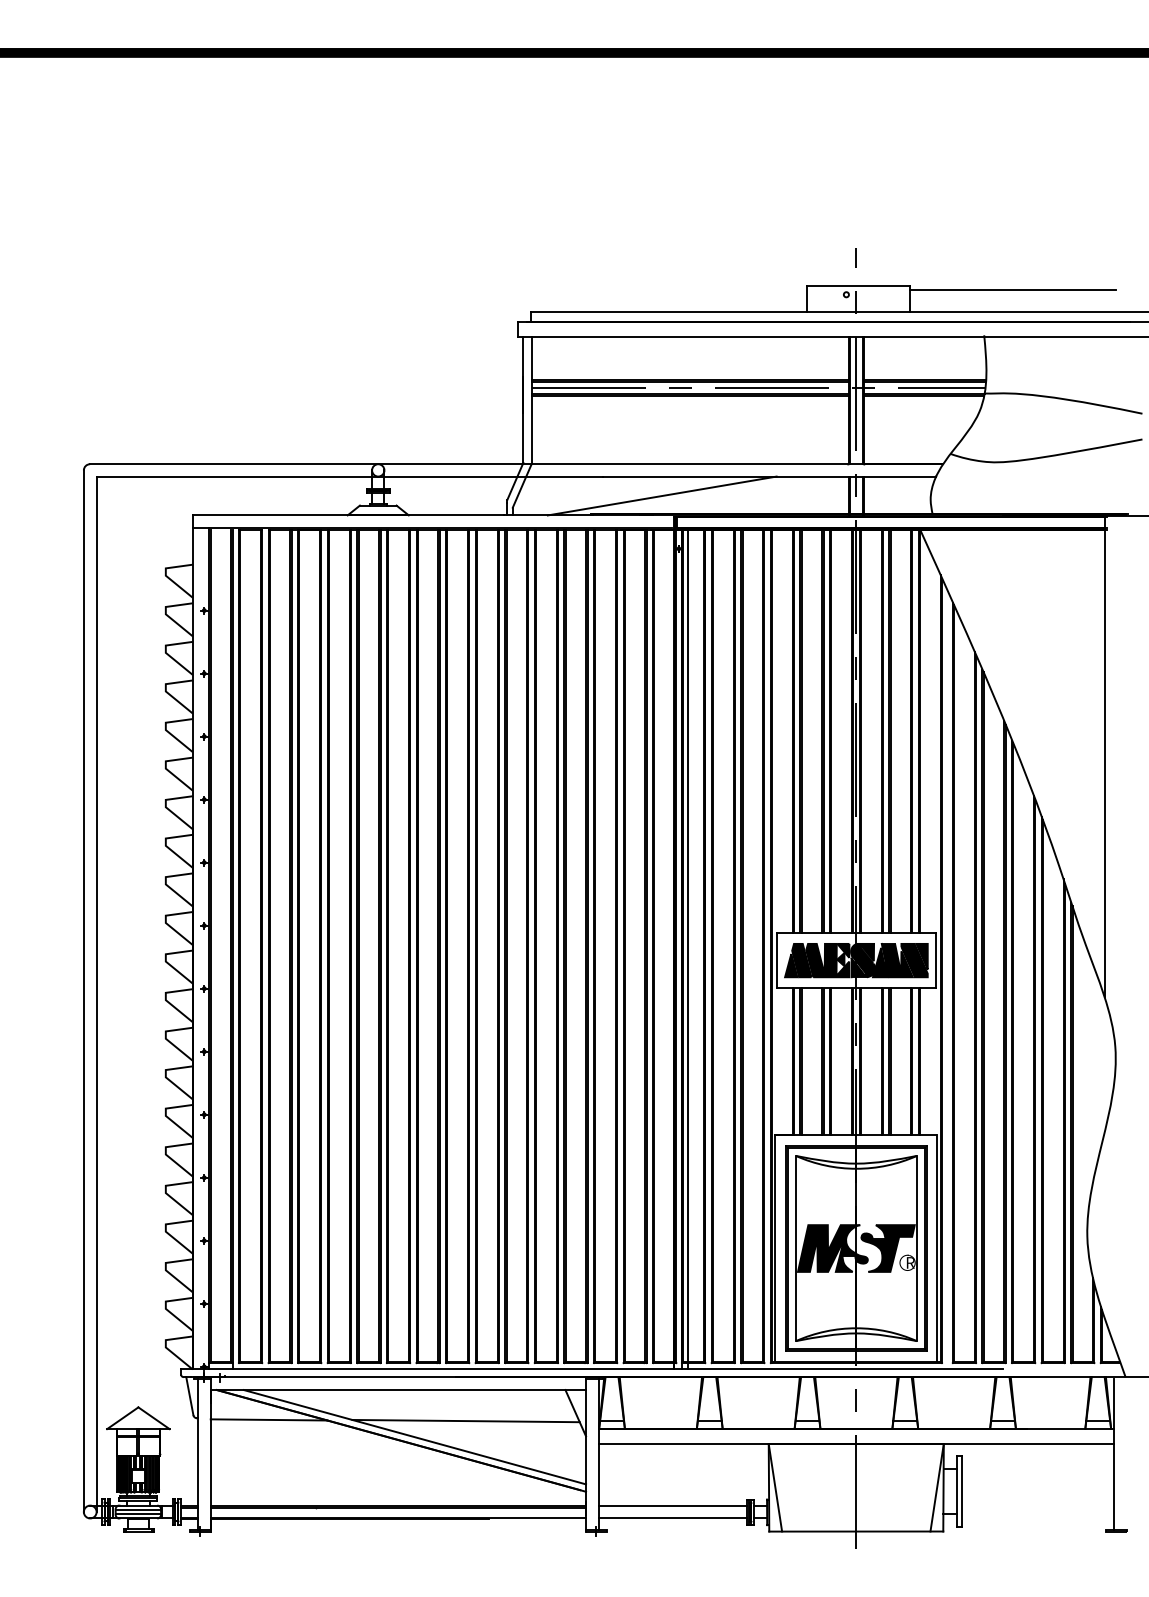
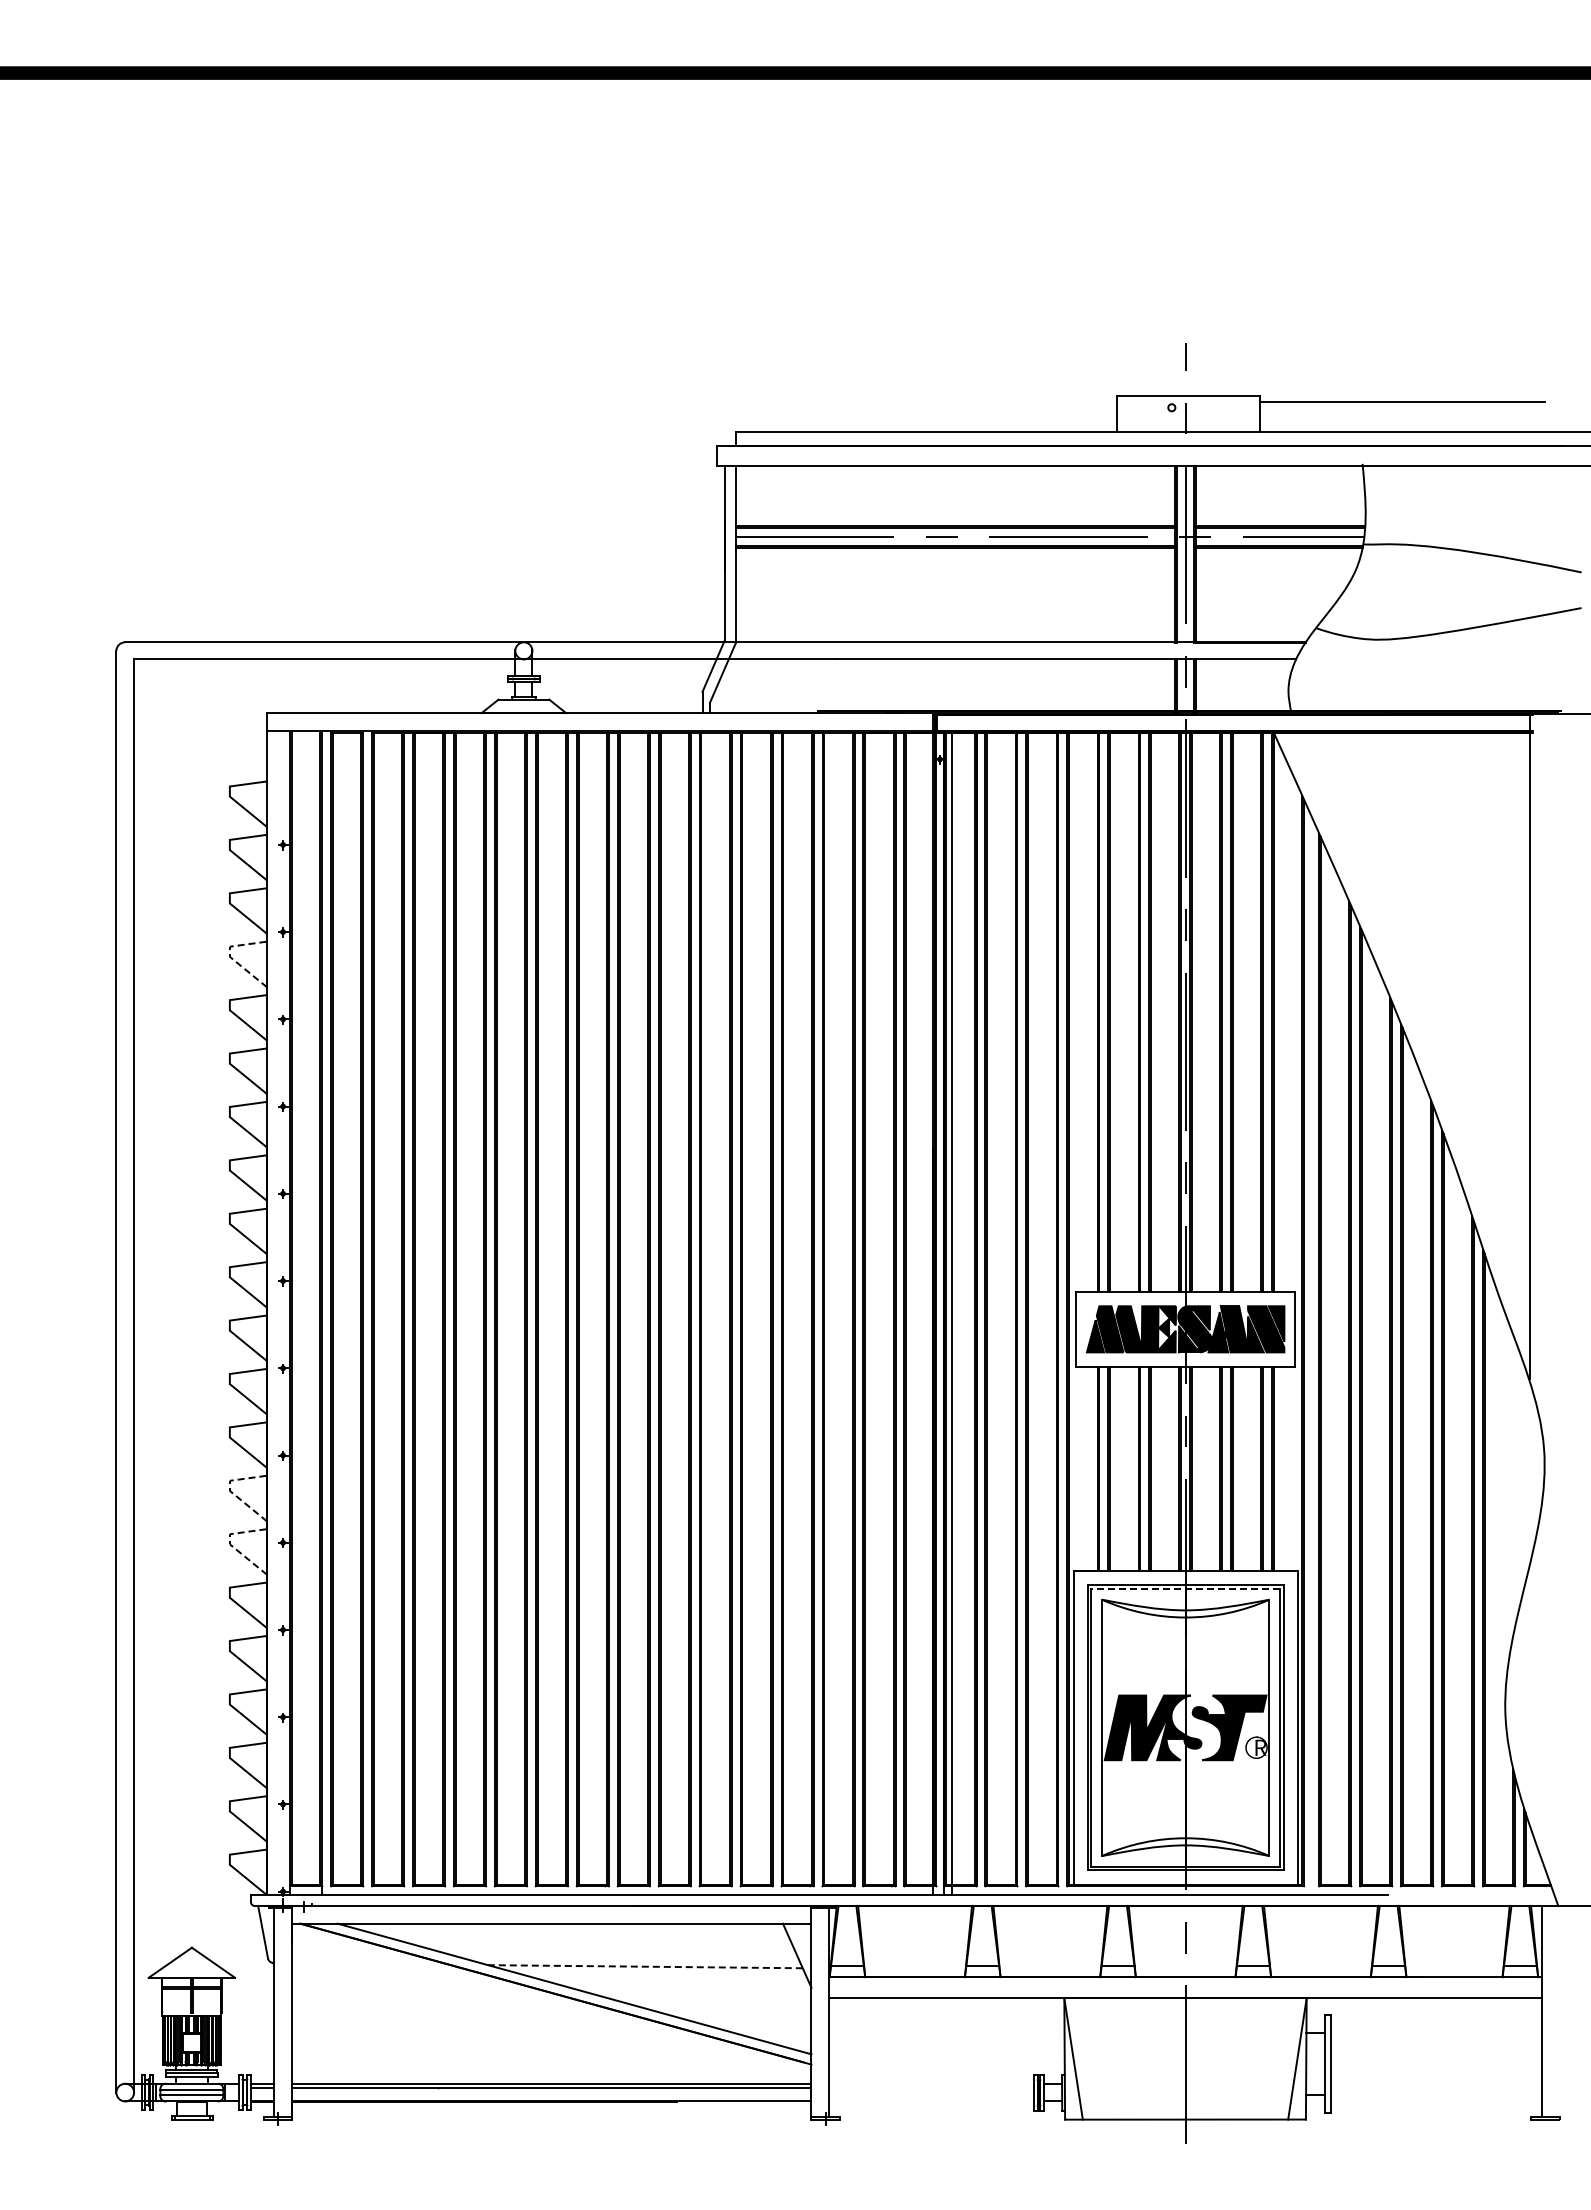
line: (661, 496) -> (916, 686), removed
line: (165, 691) -> (229, 956), solid -> dashed
line: (165, 1077) -> (229, 1490), solid -> dashed
line: (165, 1116) -> (229, 1544), solid -> dashed
line: (856, 1148) -> (1185, 1589), solid -> dashed
line: (268, 1419) -> (372, 1964), removed
line: (465, 1420) -> (644, 1966), solid -> dashed
line: (672, 1505) -> (931, 2083), removed
line: (672, 1518) -> (931, 2101), removed

